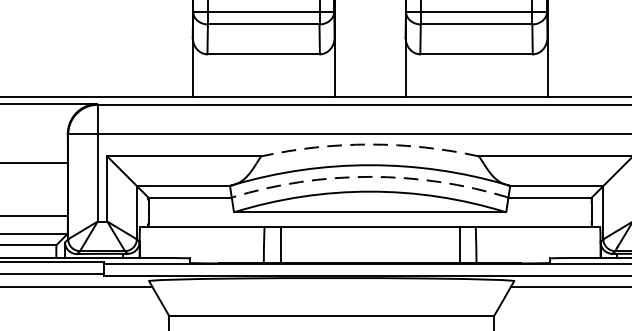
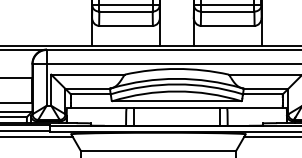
arc: (369, 143) -> (176, 68), dashed -> solid
arc: (369, 177) -> (176, 84), dashed -> solid

